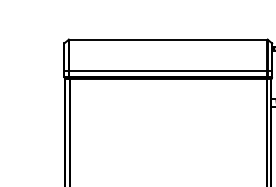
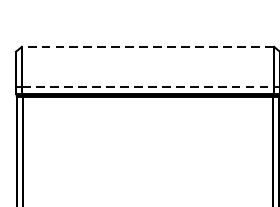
line: (167, 39) -> (147, 46), solid -> dashed
line: (168, 70) -> (148, 85), solid -> dashed

